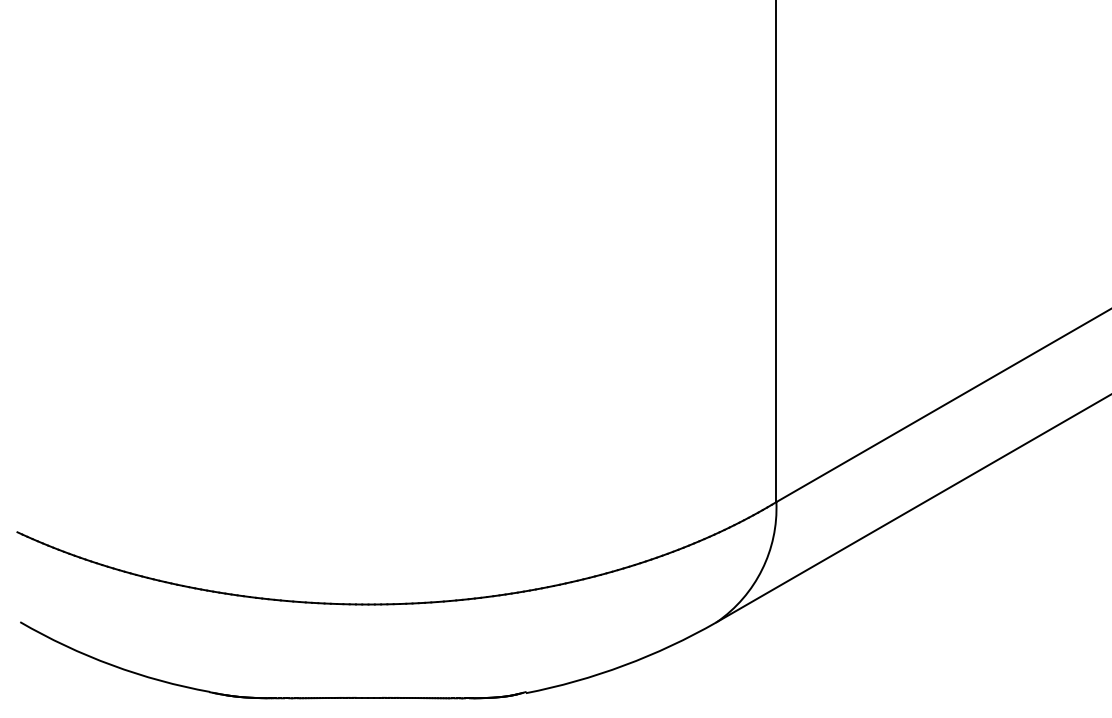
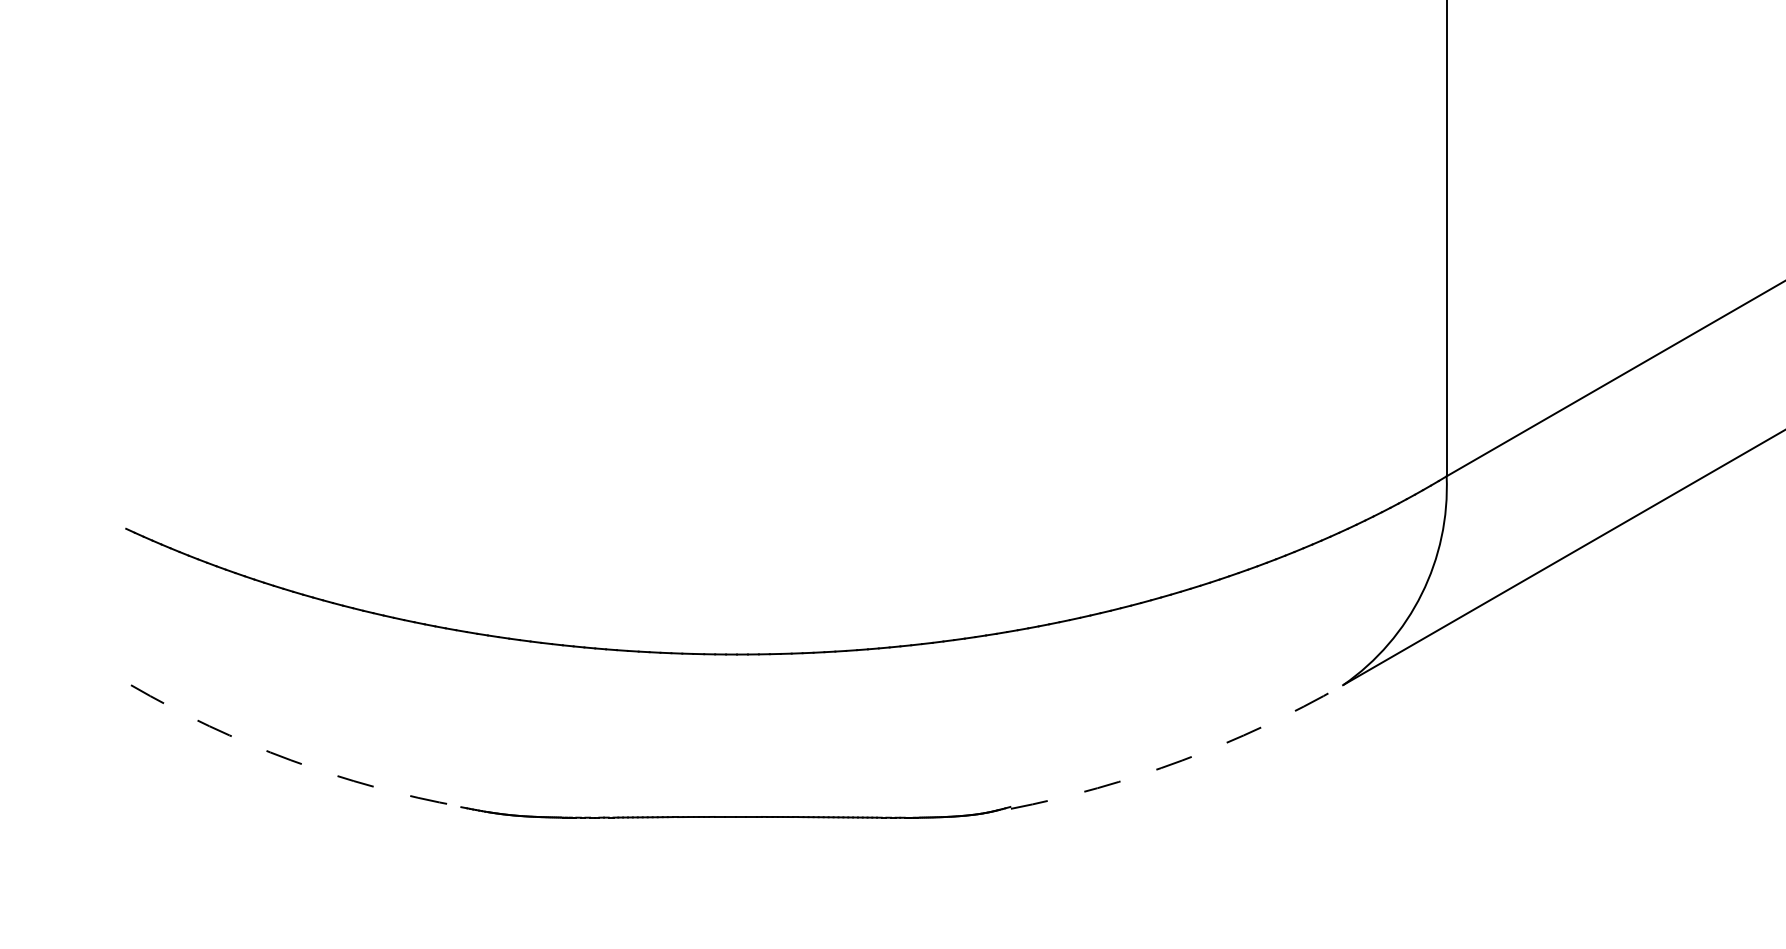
arc: (112, 665) -> (291, 760), solid -> dashed
arc: (624, 665) -> (1182, 760), solid -> dashed

